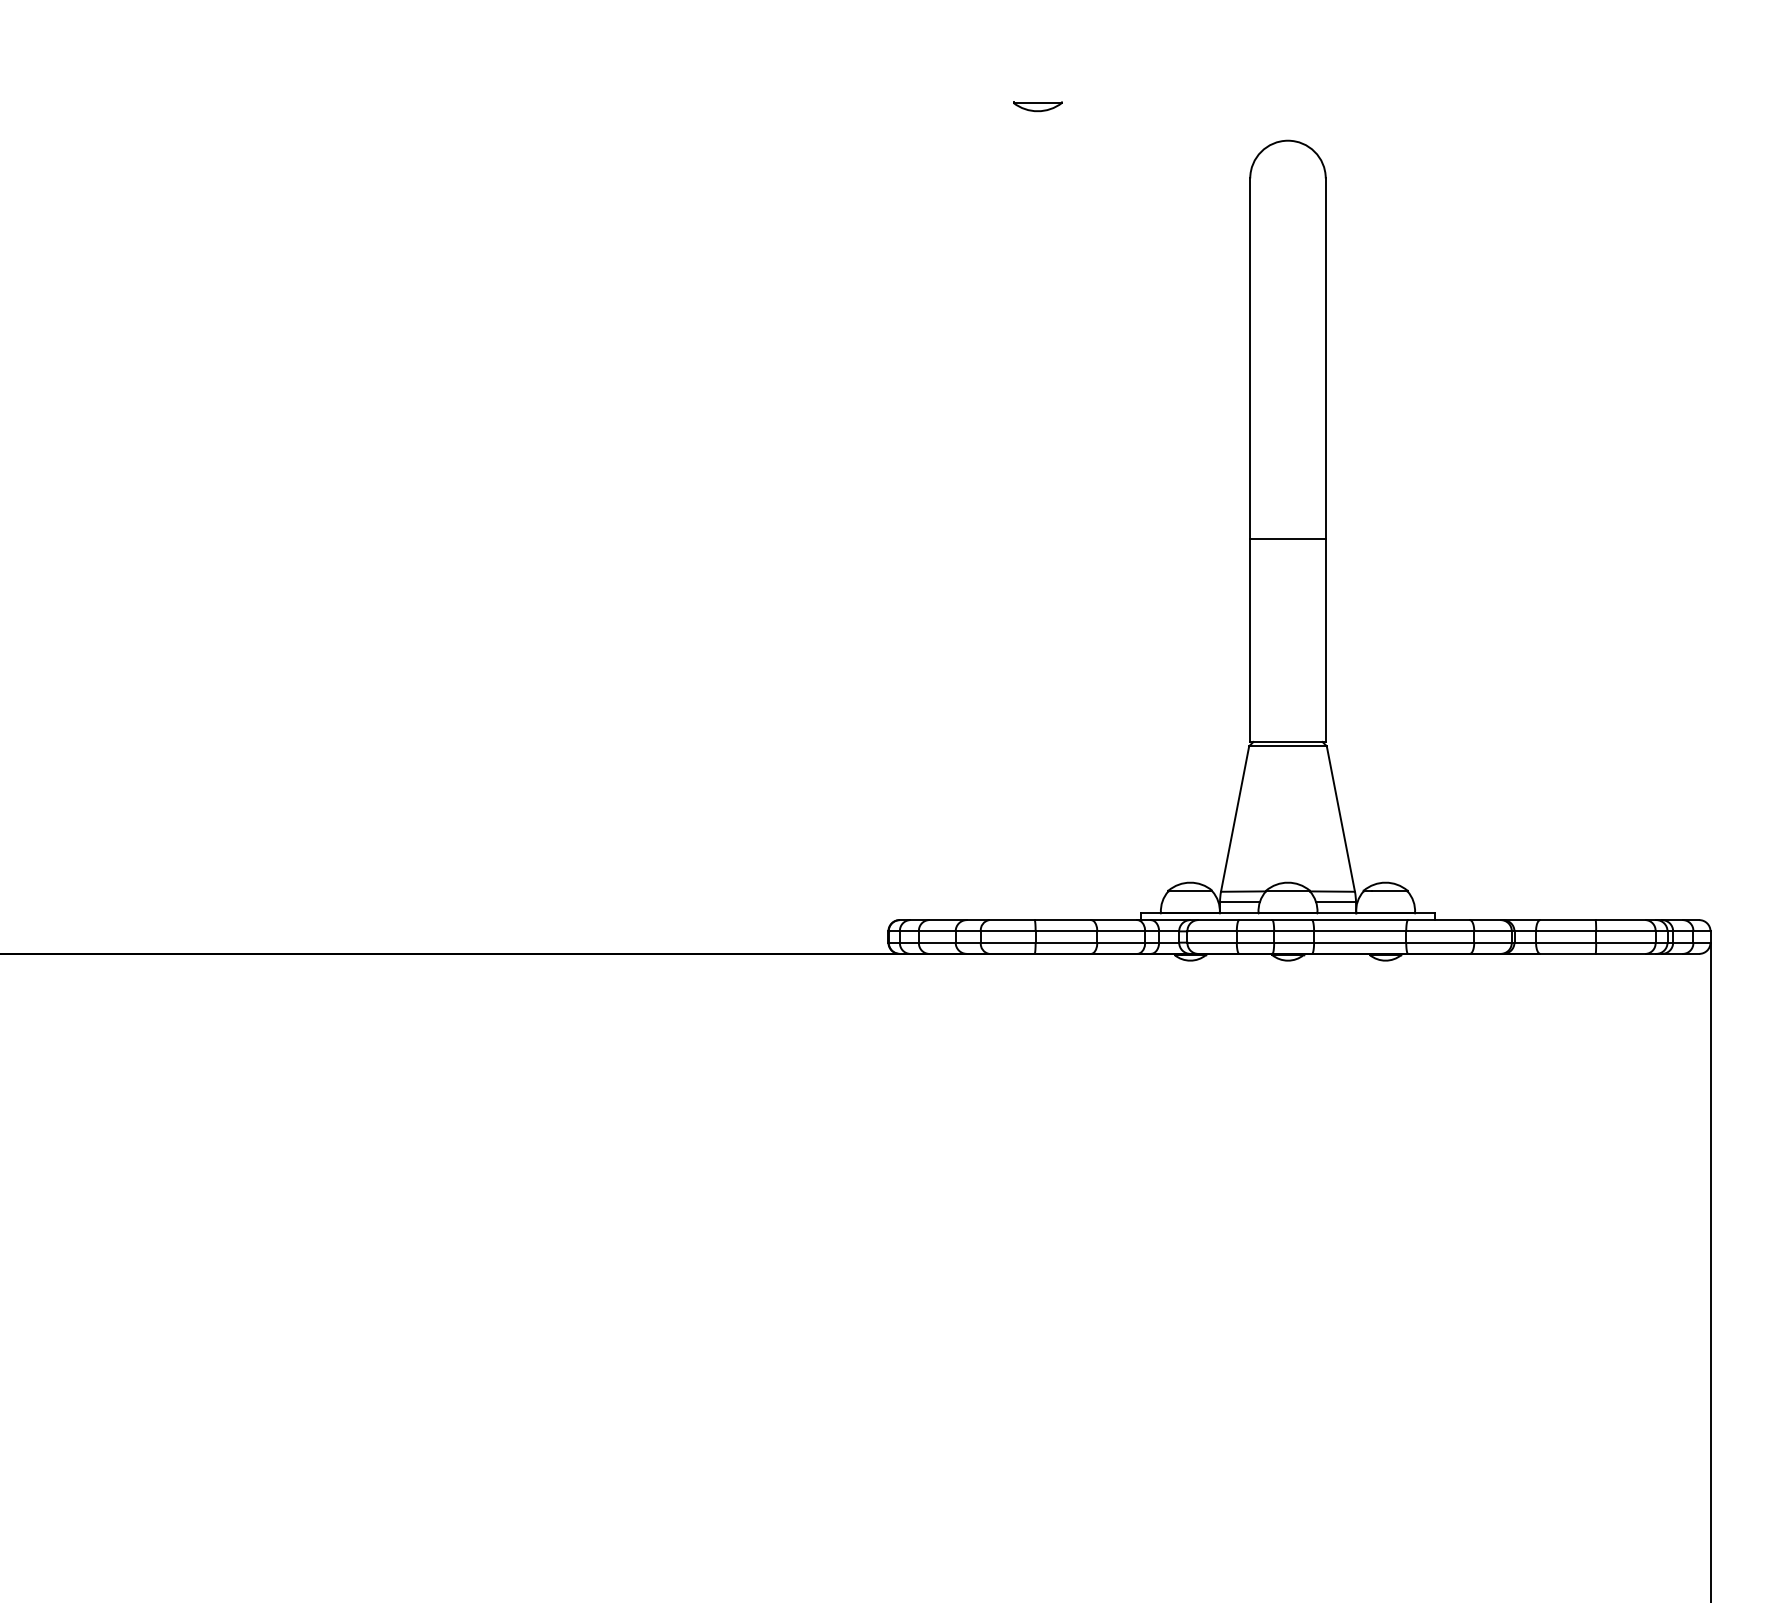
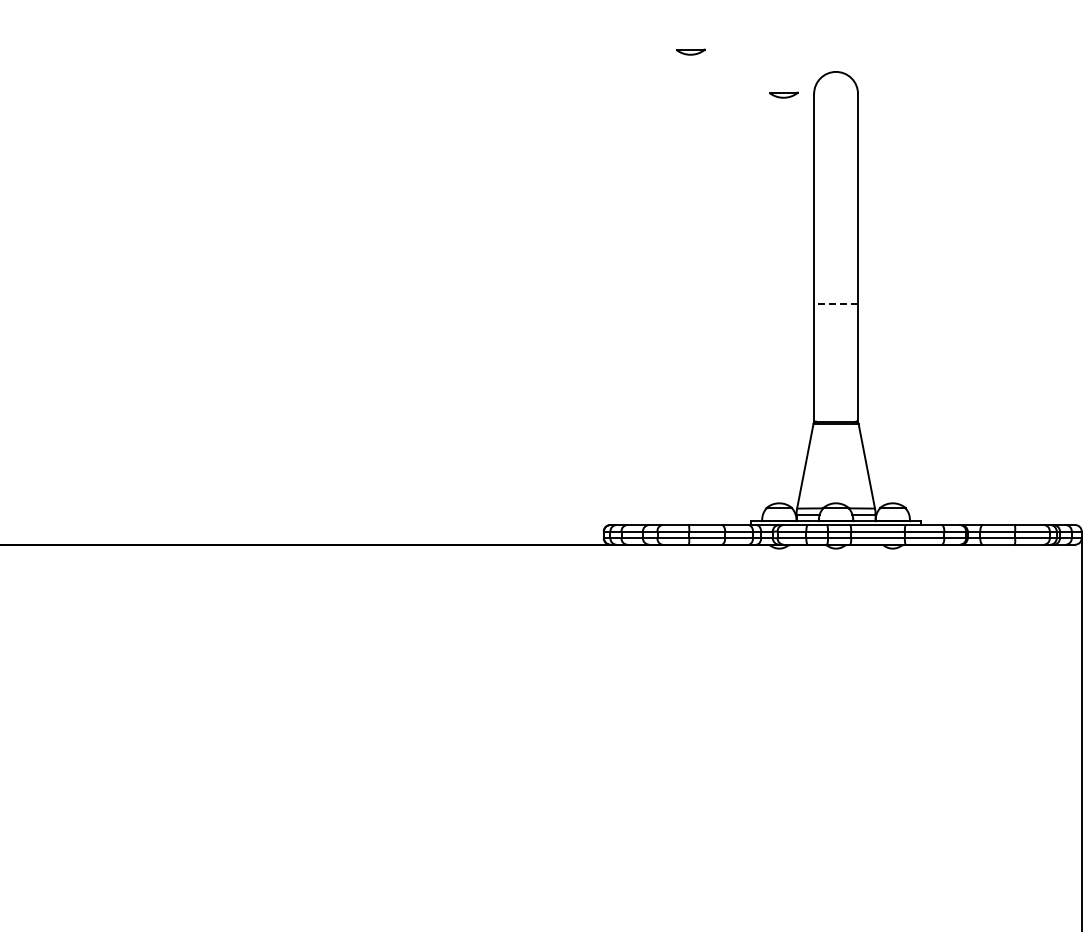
part: (1197, 179) -> (783, 94), added
line: (1288, 539) -> (836, 303), solid -> dashed

